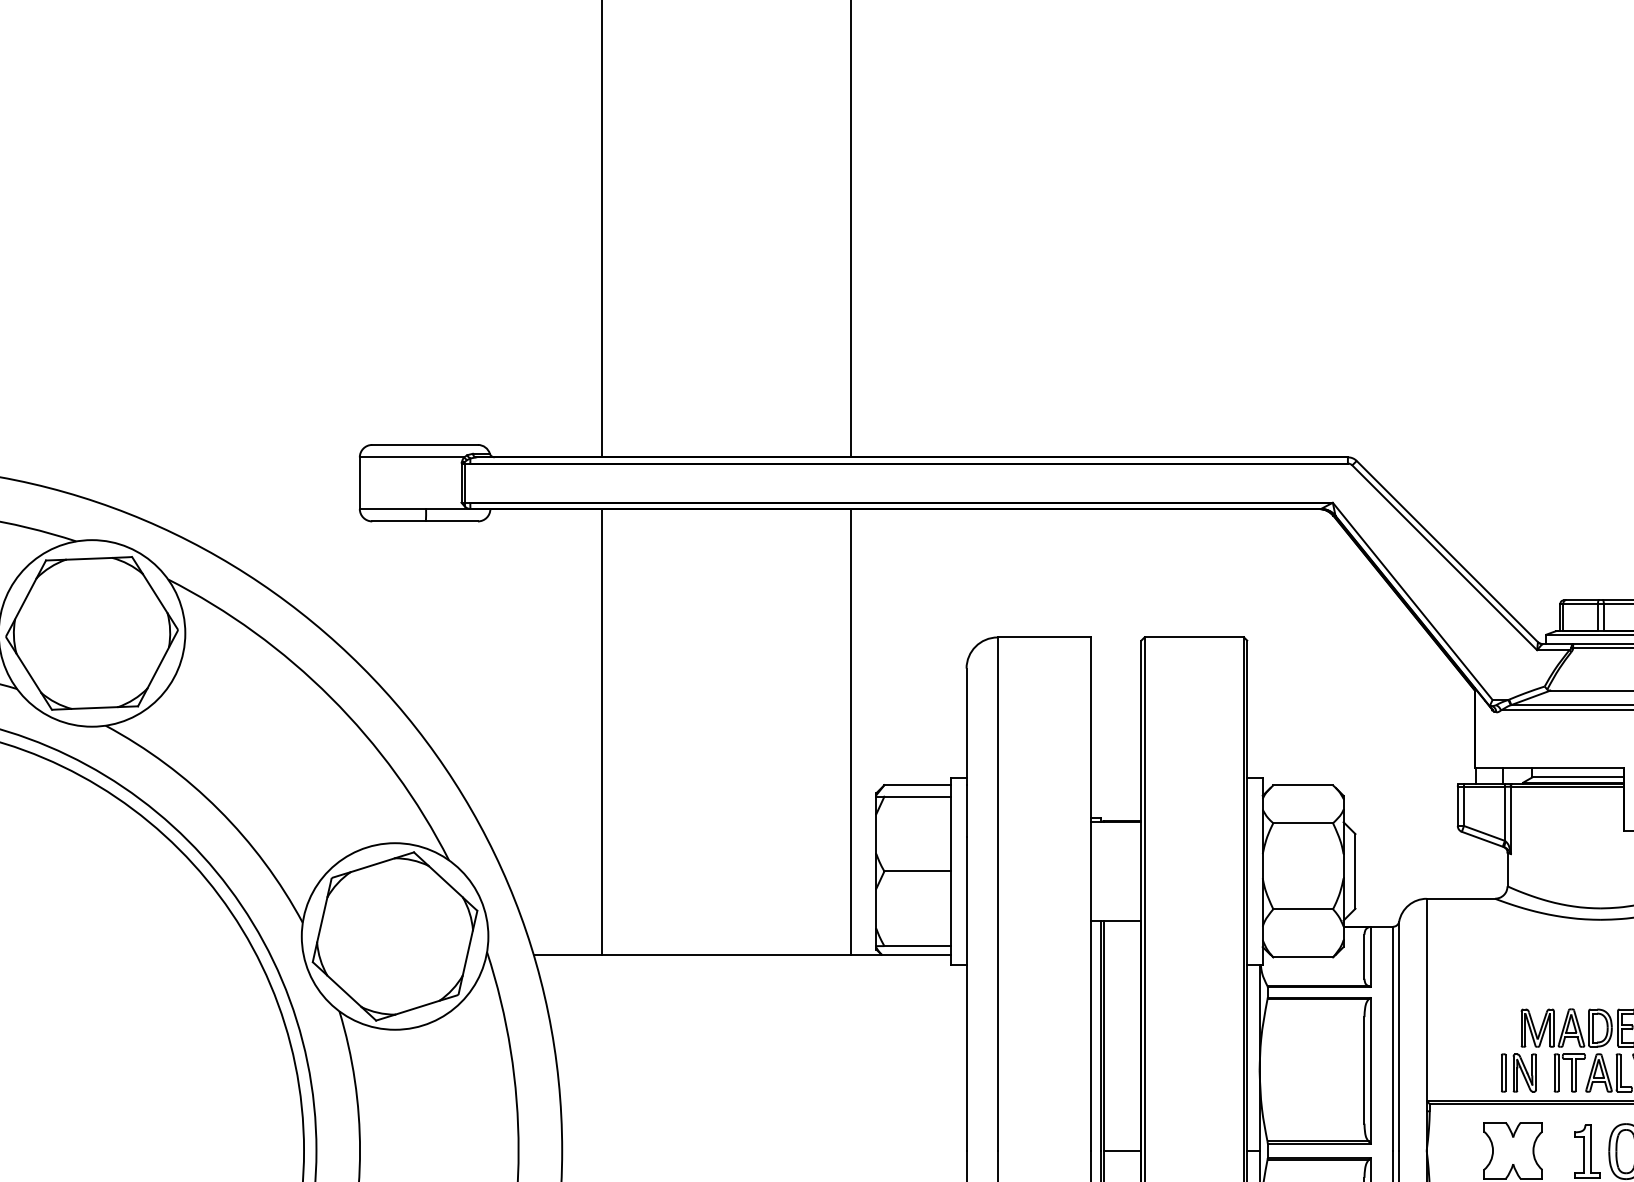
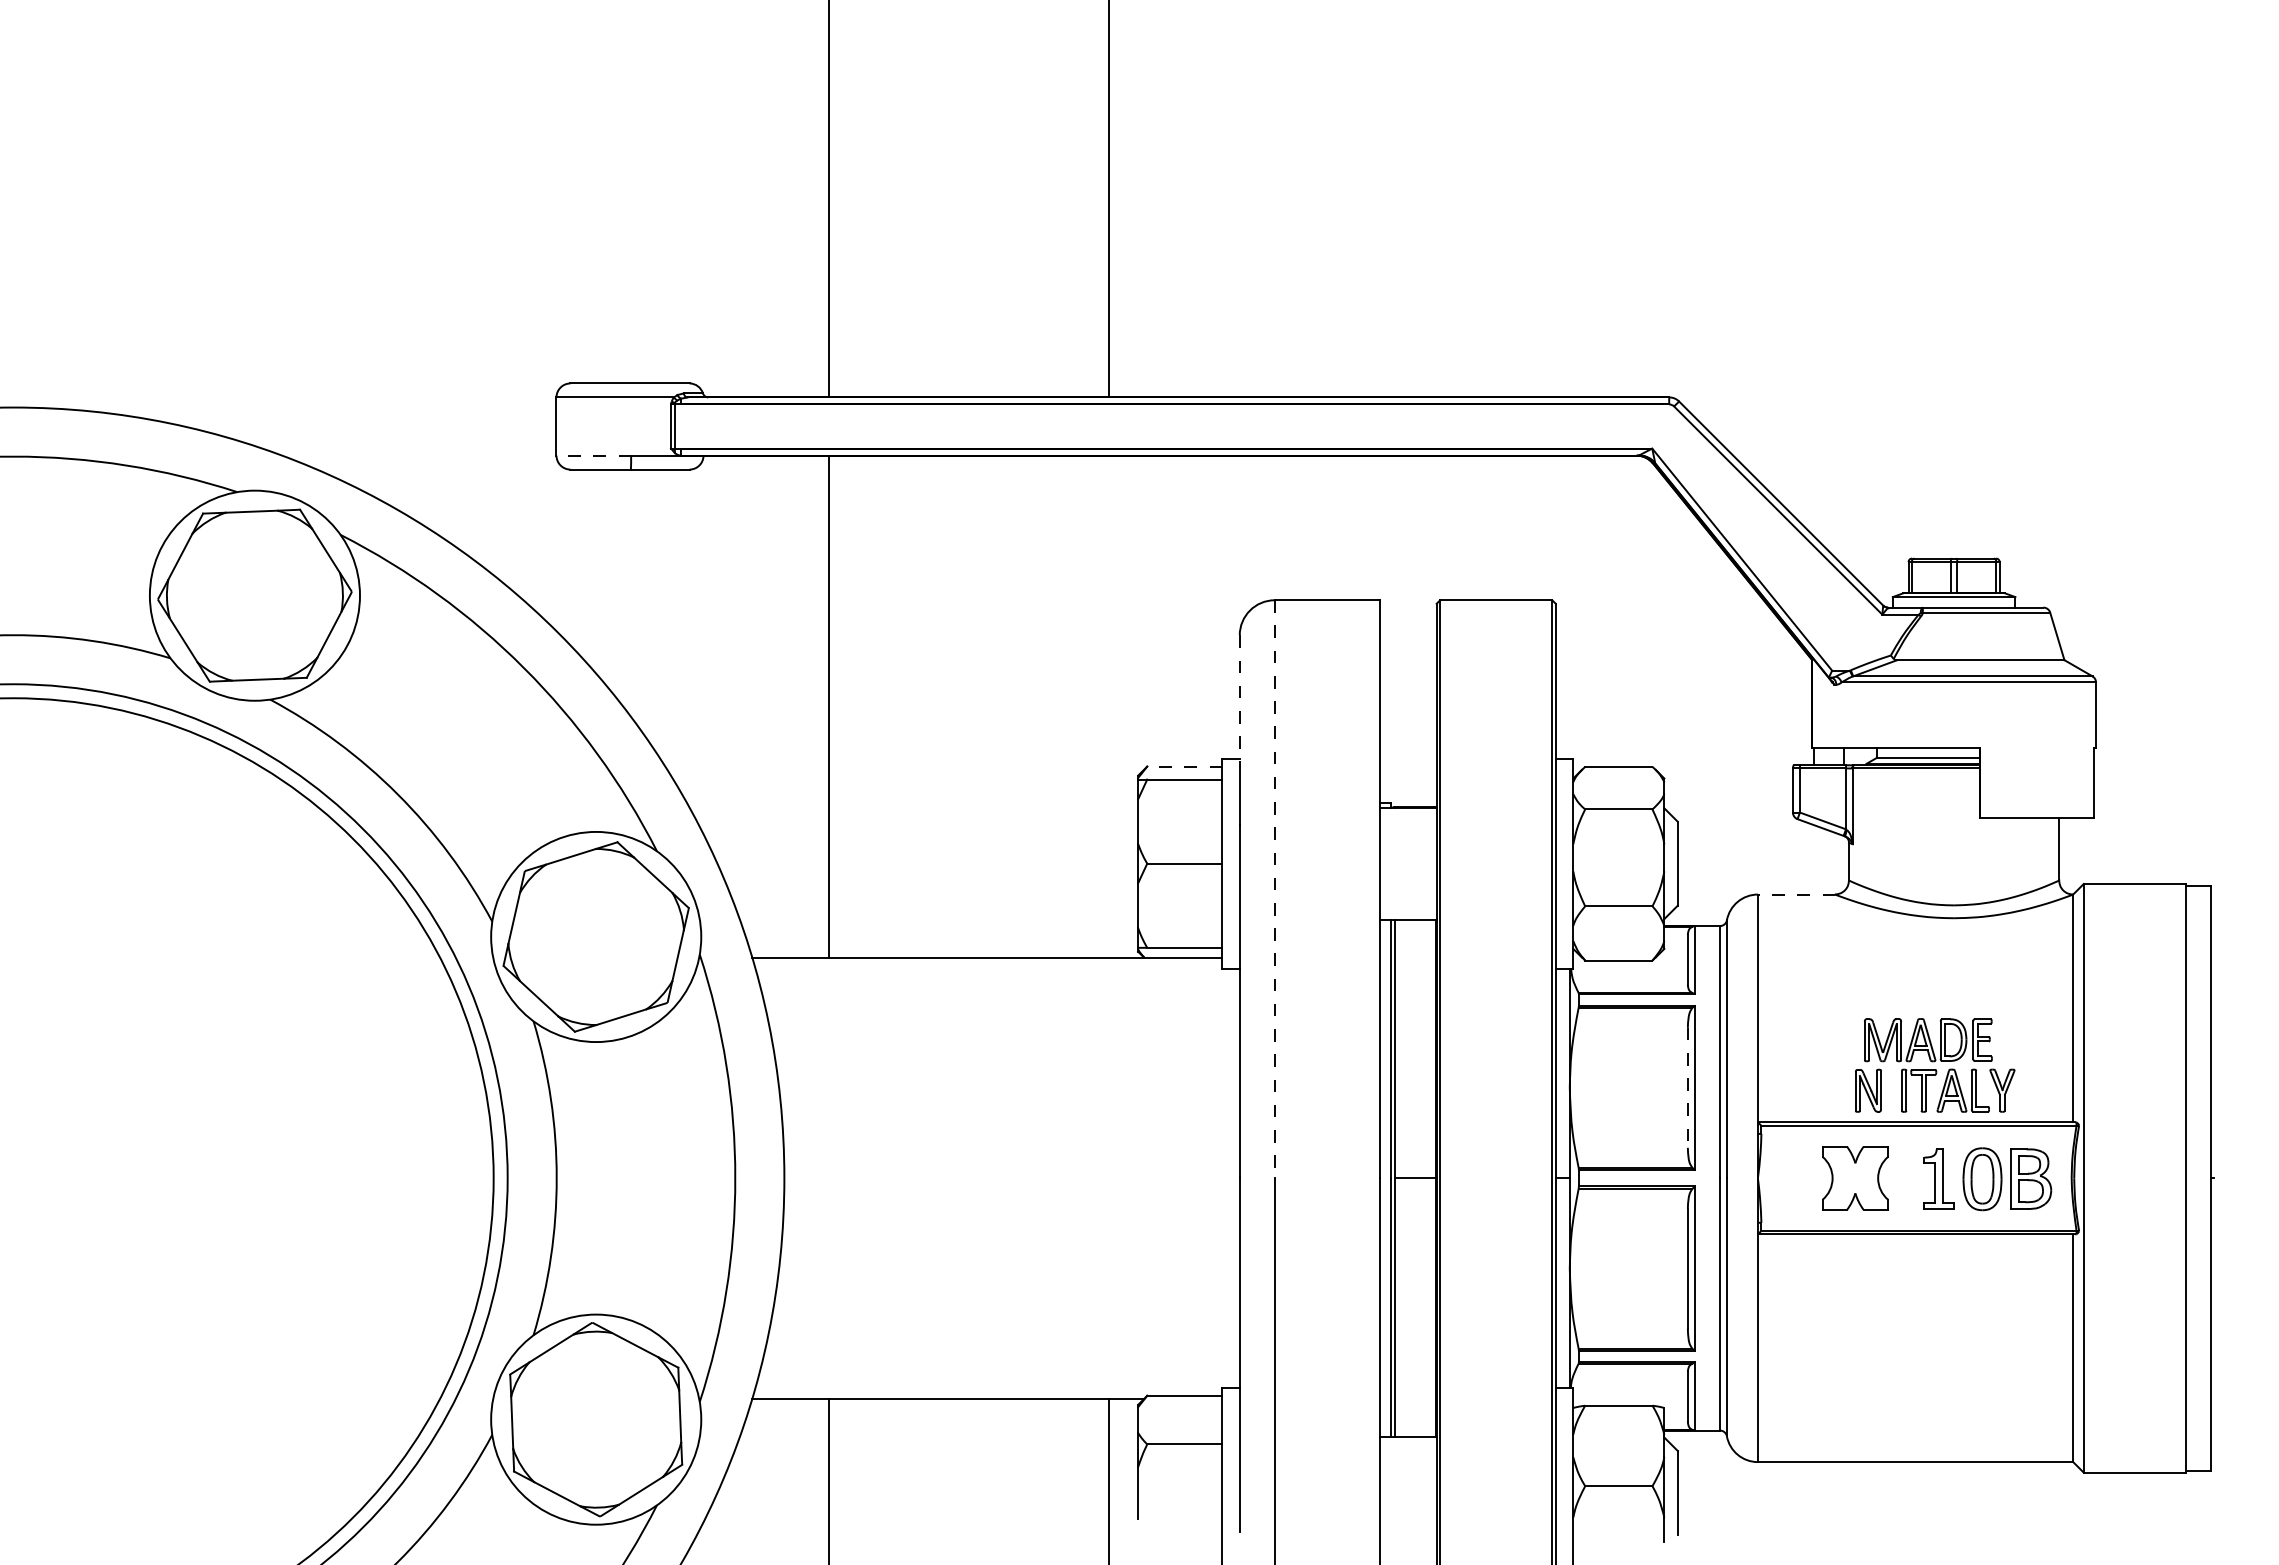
line: (392, 508) -> (593, 455), solid -> dashed
line: (966, 727) -> (1239, 701), solid -> dashed
line: (850, 731) -> (1109, 706), removed
line: (917, 785) -> (1184, 766), solid -> dashed
line: (997, 894) -> (1274, 889), solid -> dashed
line: (1460, 898) -> (1796, 894), solid -> dashed
line: (1364, 1071) -> (1687, 1088), solid -> dashed
part: (1503, 1072) -> (1844, 1090), removed

